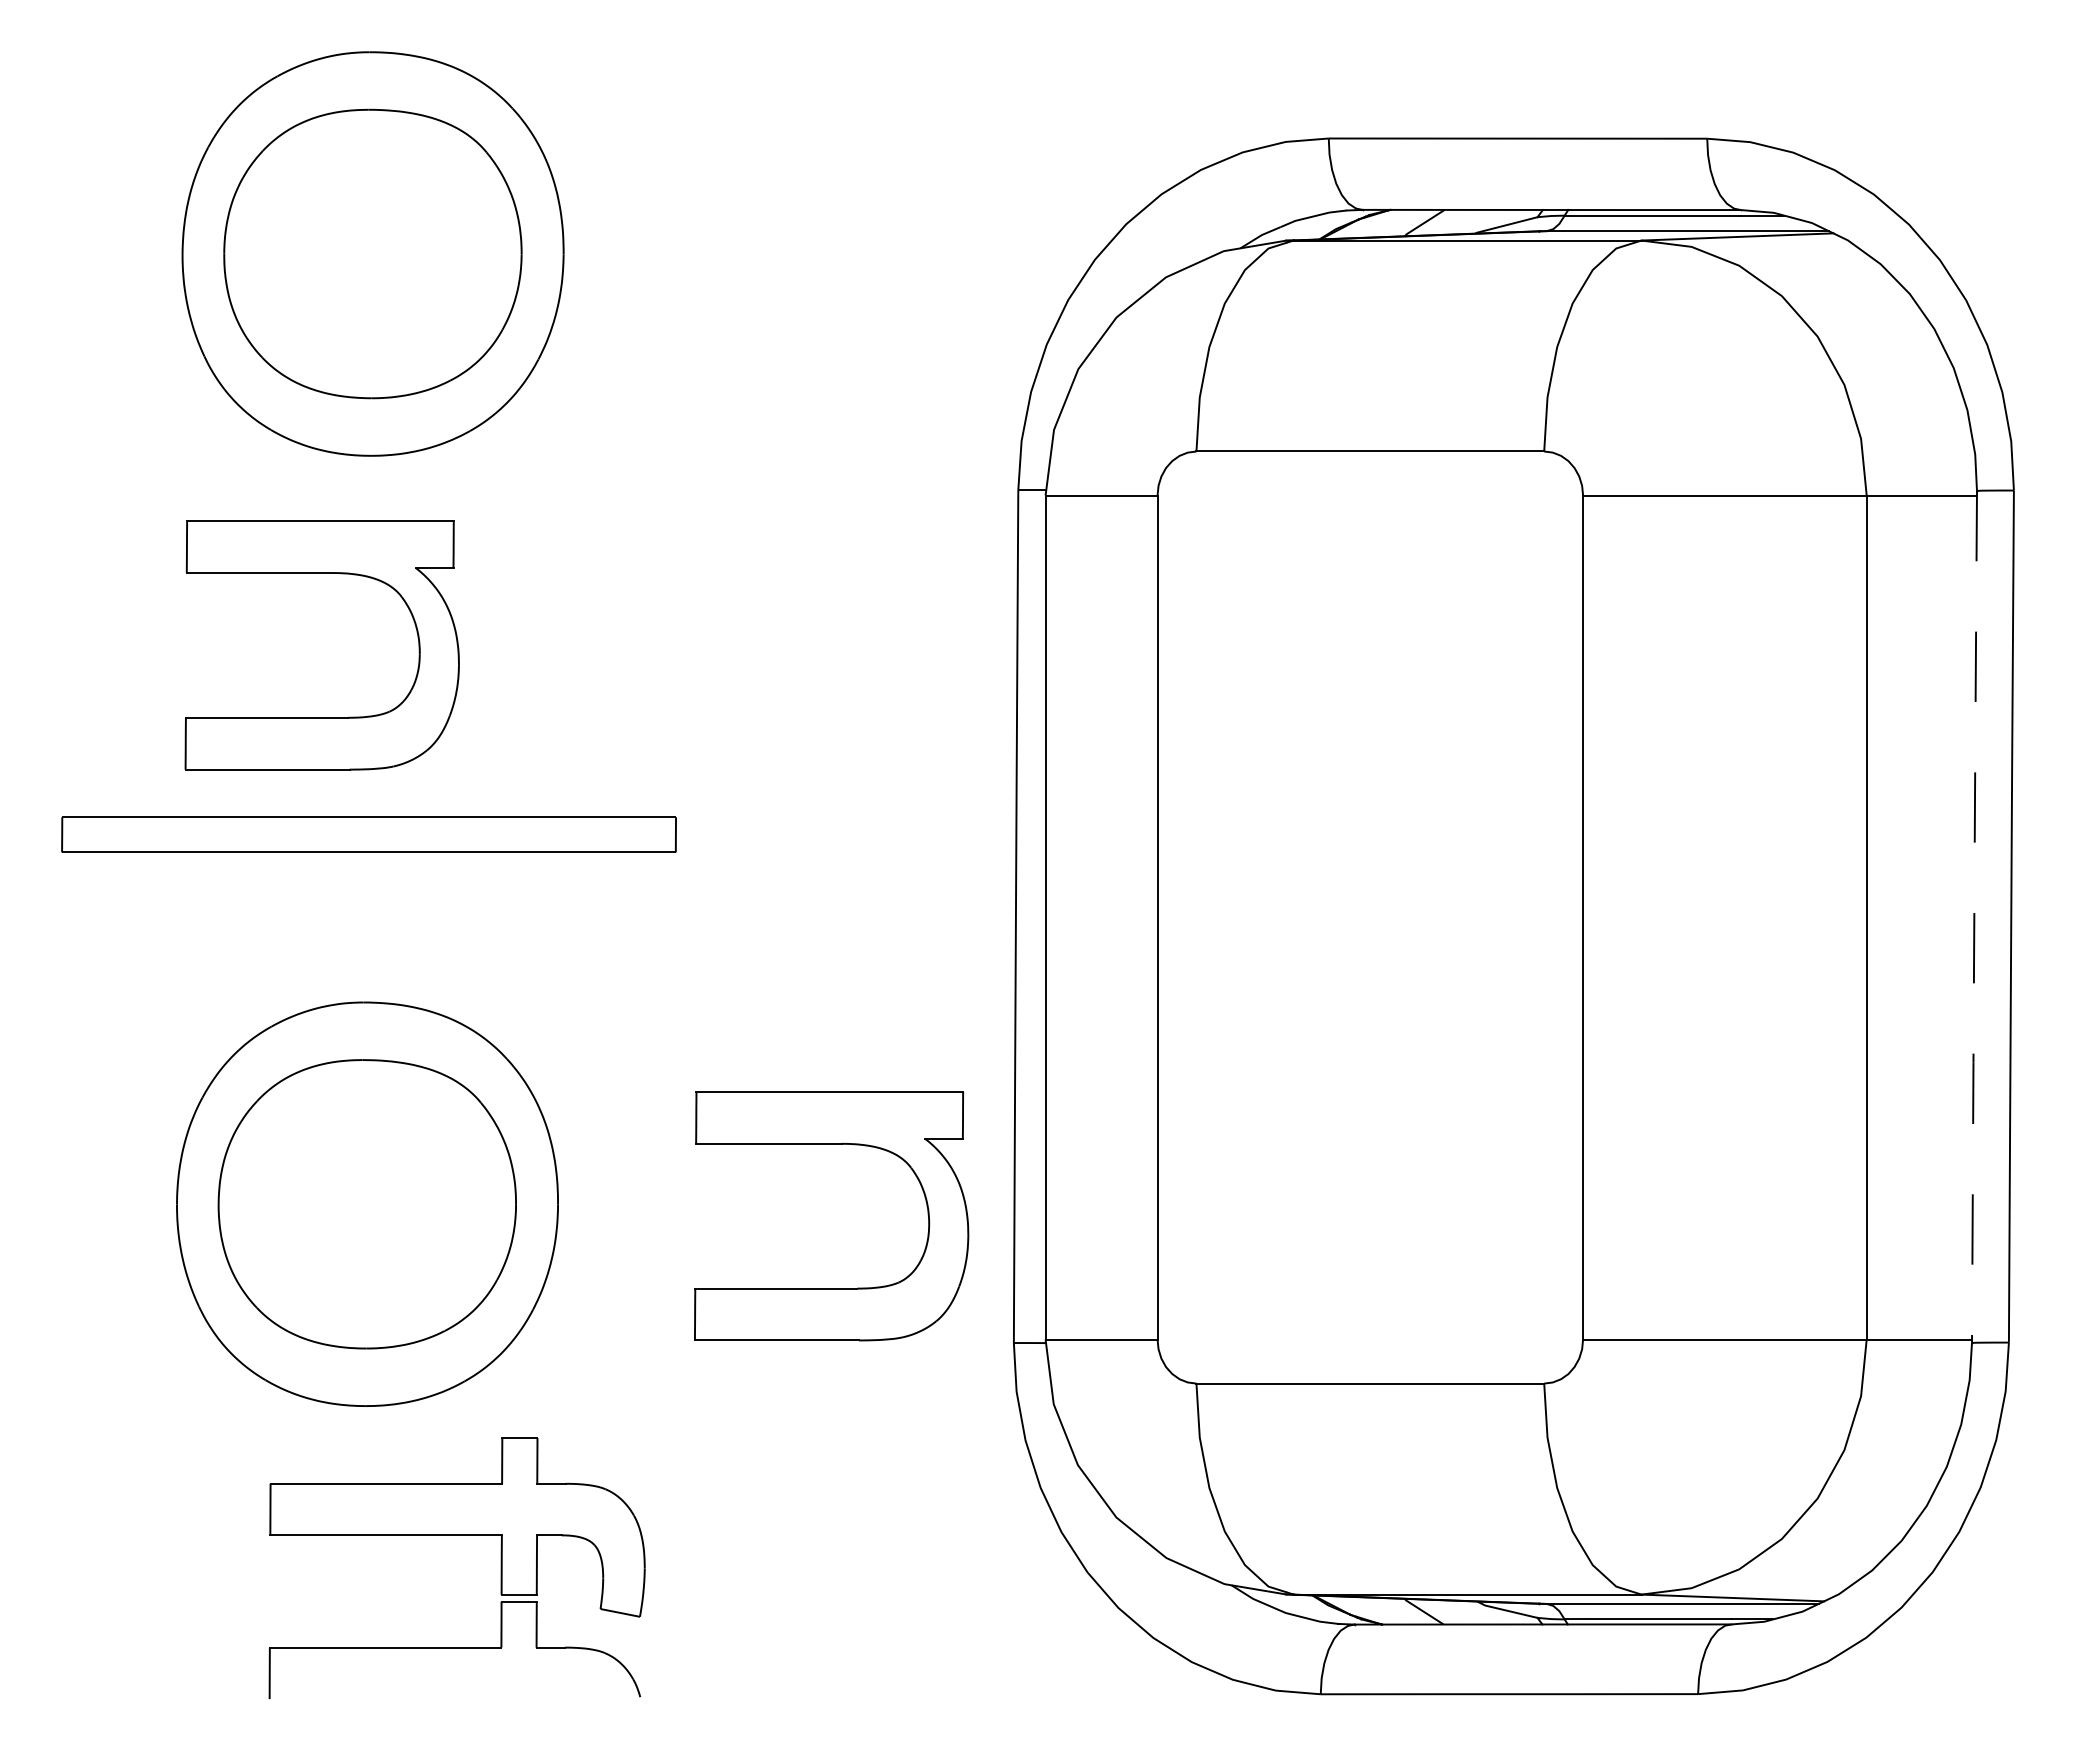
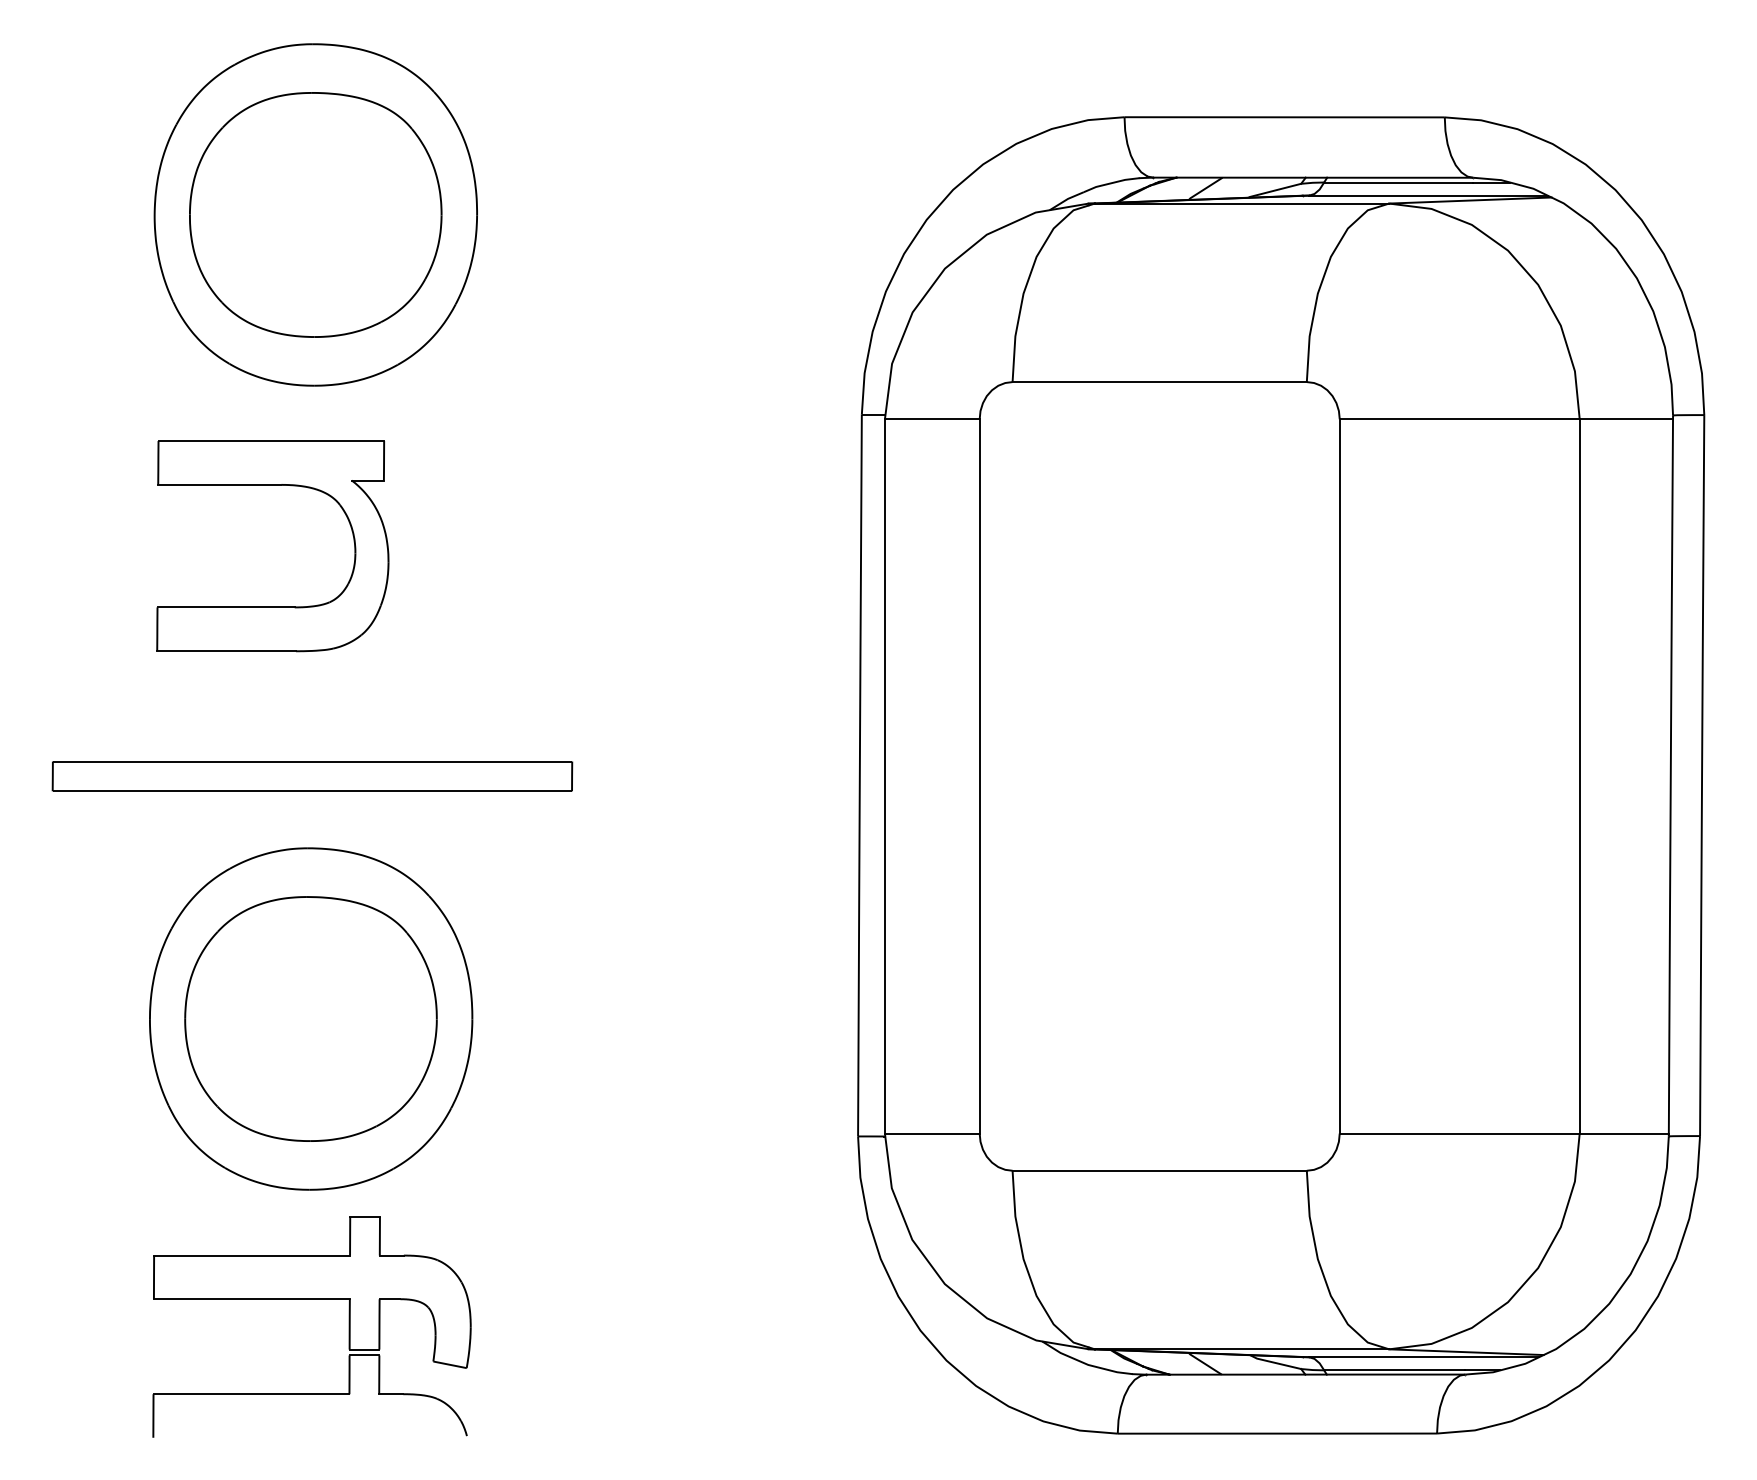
part: (369, 834) -> (312, 776), moved
line: (1973, 917) -> (1670, 776), dashed -> solid
part: (831, 1287) -> (703, 1089), removed
part: (456, 1535) -> (311, 1299), moved

